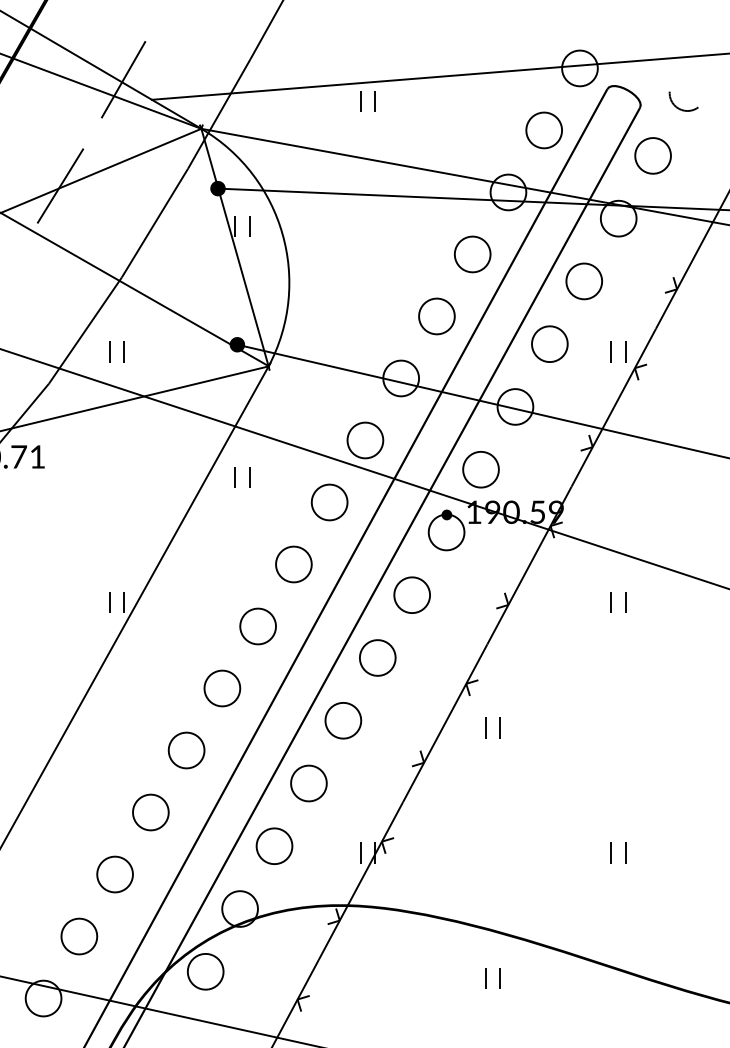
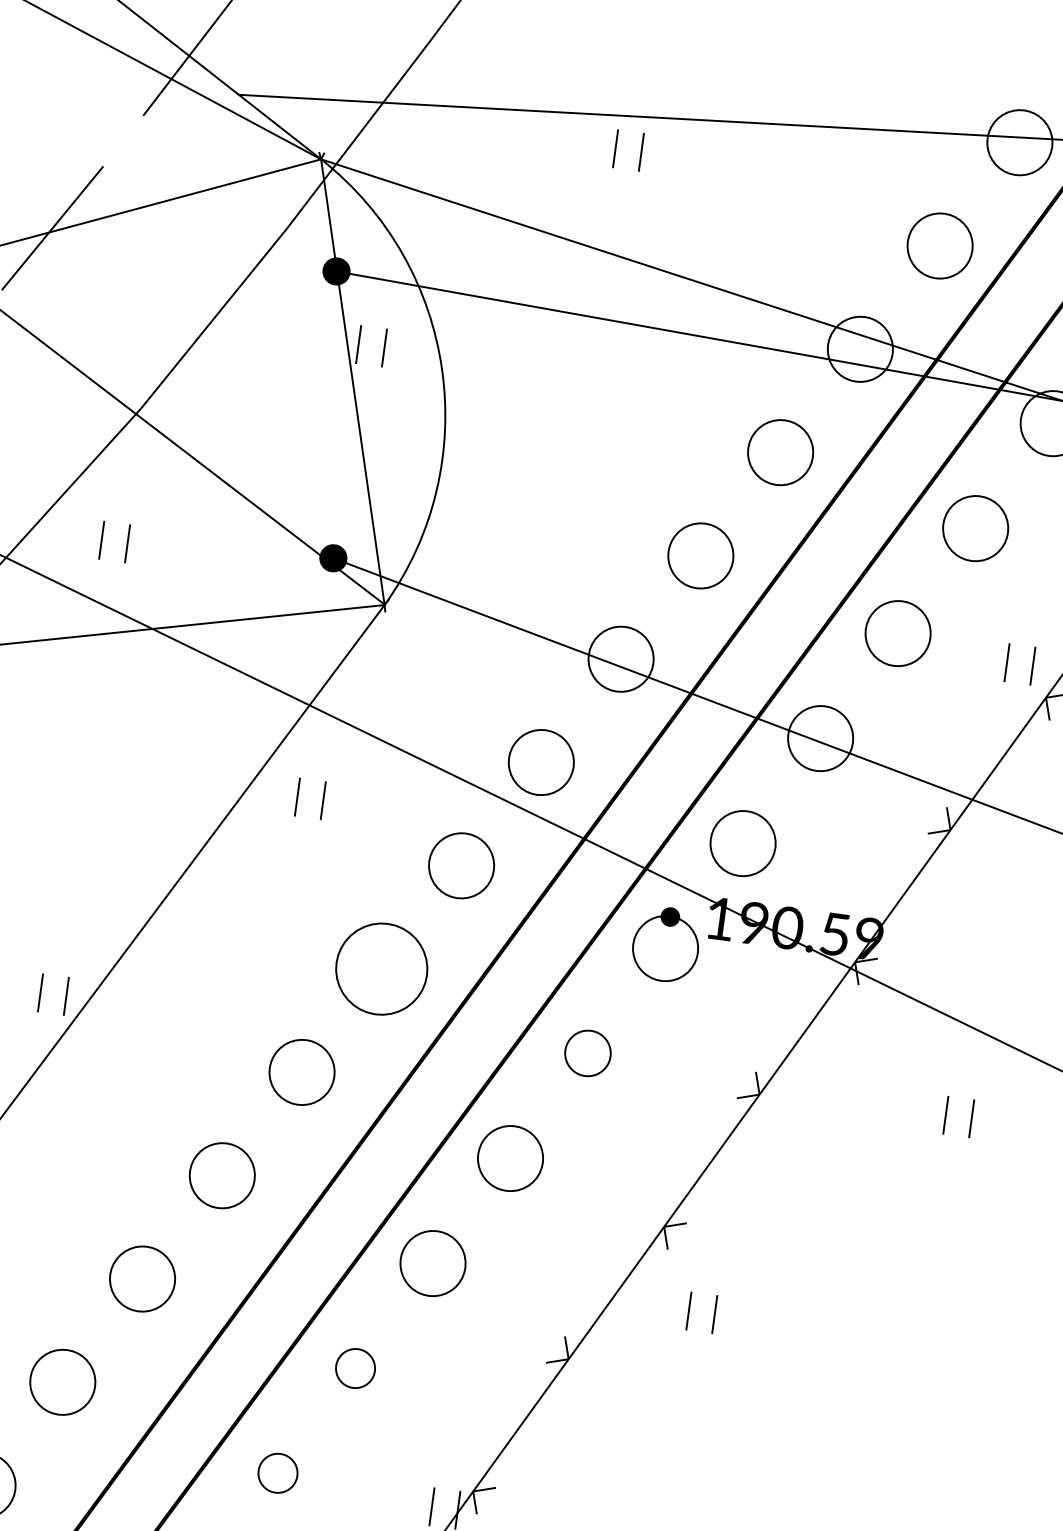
part: (293, 564) -> (381, 969), size x1.4
part: (411, 594) -> (586, 1052), size x0.7
part: (308, 783) -> (354, 1368), size x0.6
part: (274, 845) -> (278, 1472), size x0.6

